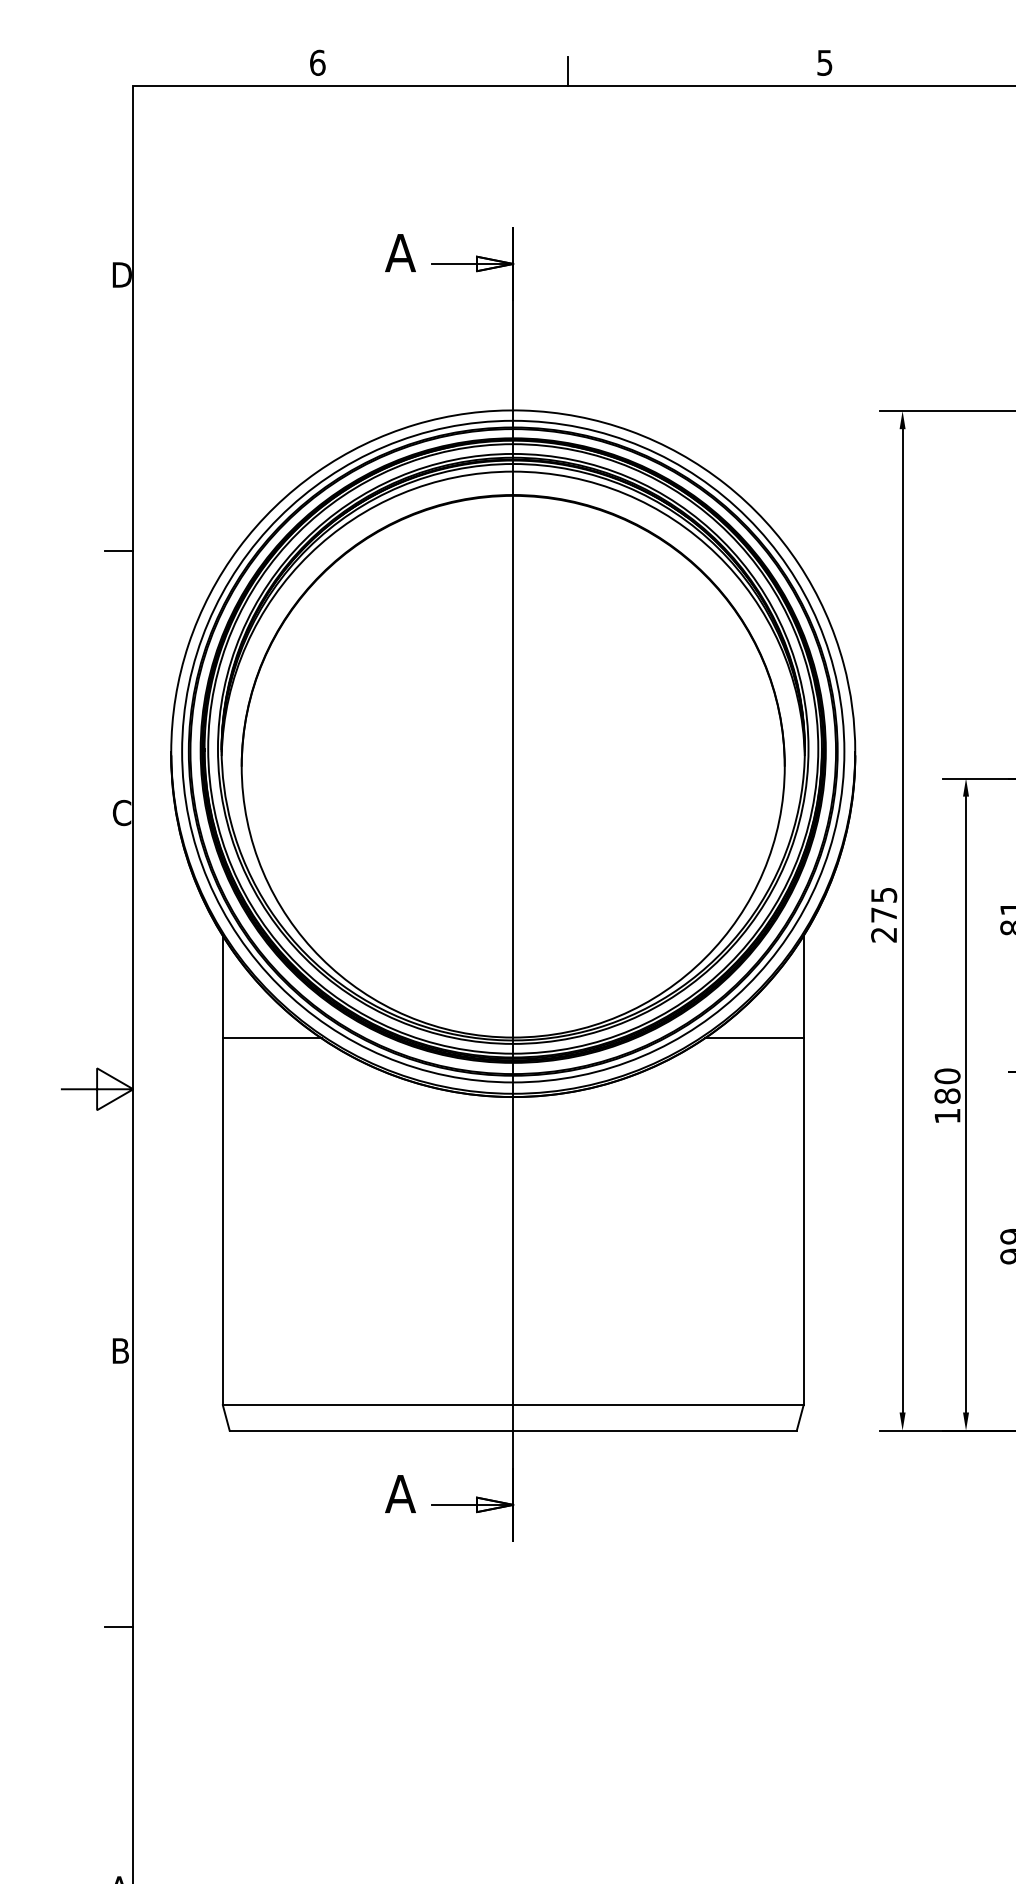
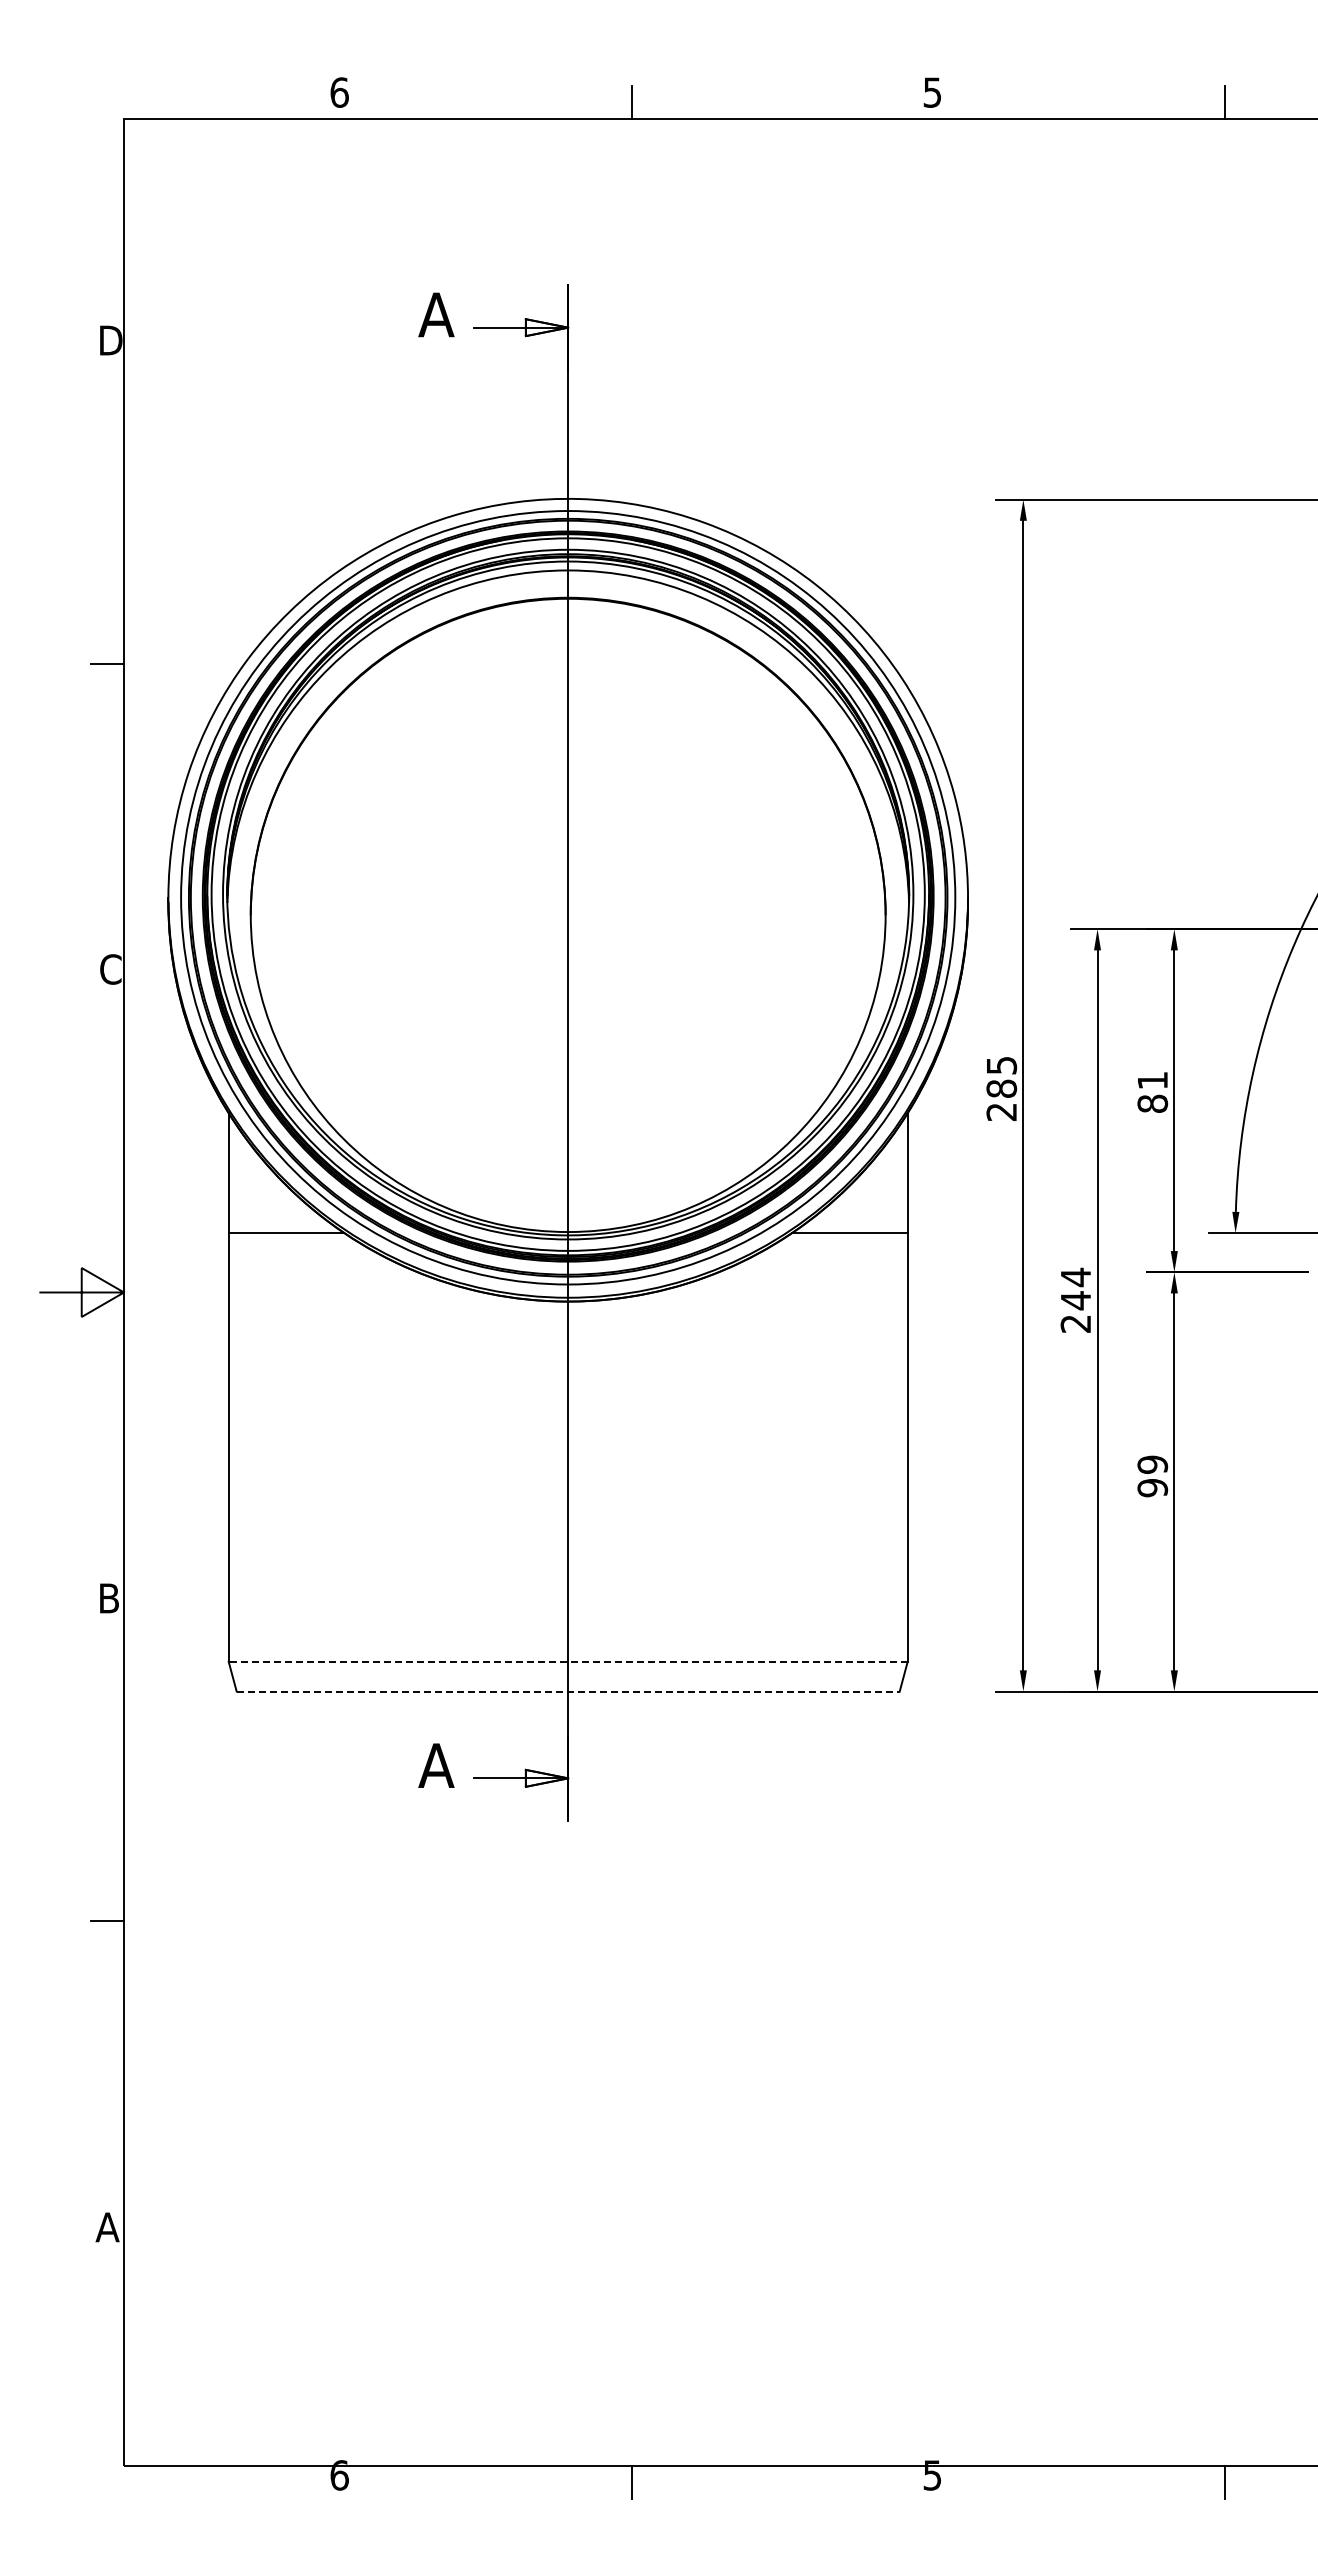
text: (883, 914) -> (1001, 1088), 275 -> 285
text: (947, 1095) -> (1075, 1299), 180 -> 244
line: (512, 1404) -> (567, 1661), solid -> dashed
line: (513, 1430) -> (568, 1691), solid -> dashed

